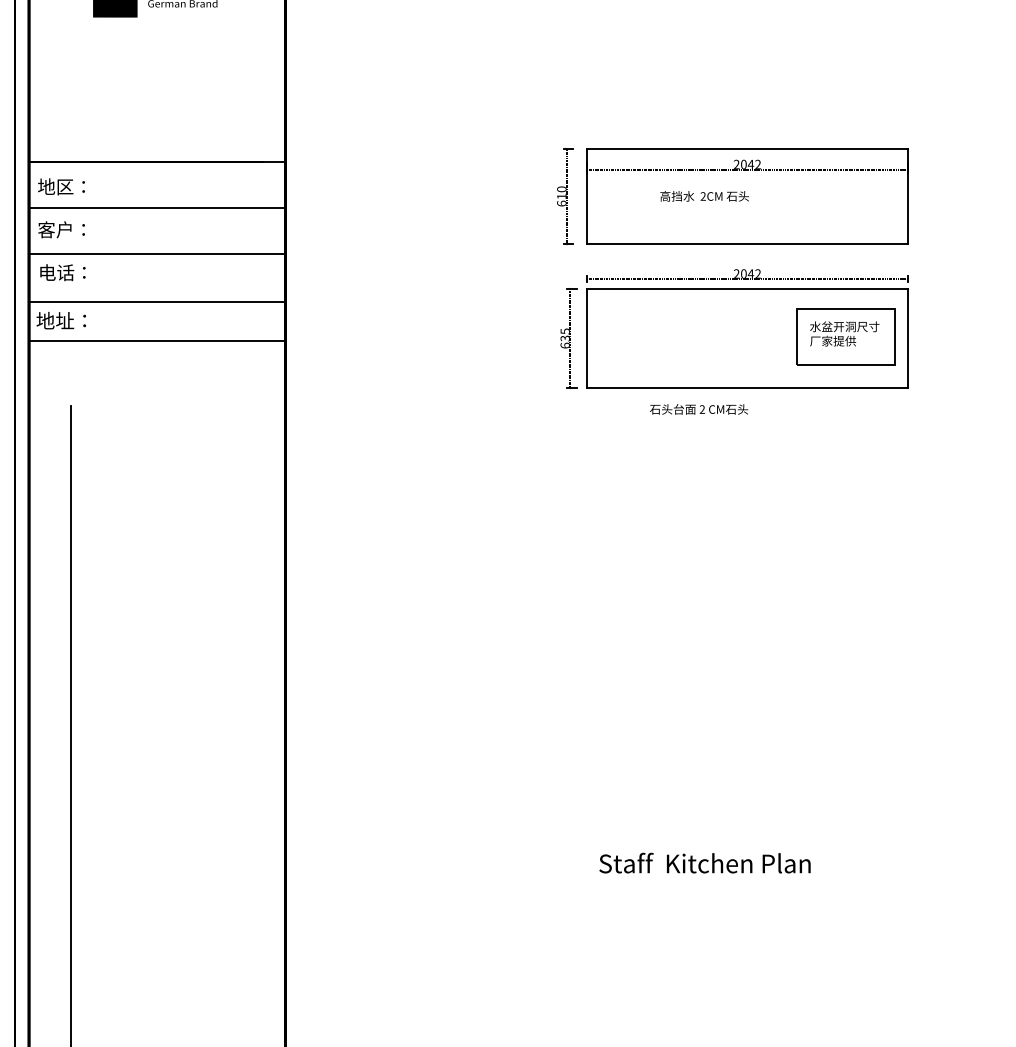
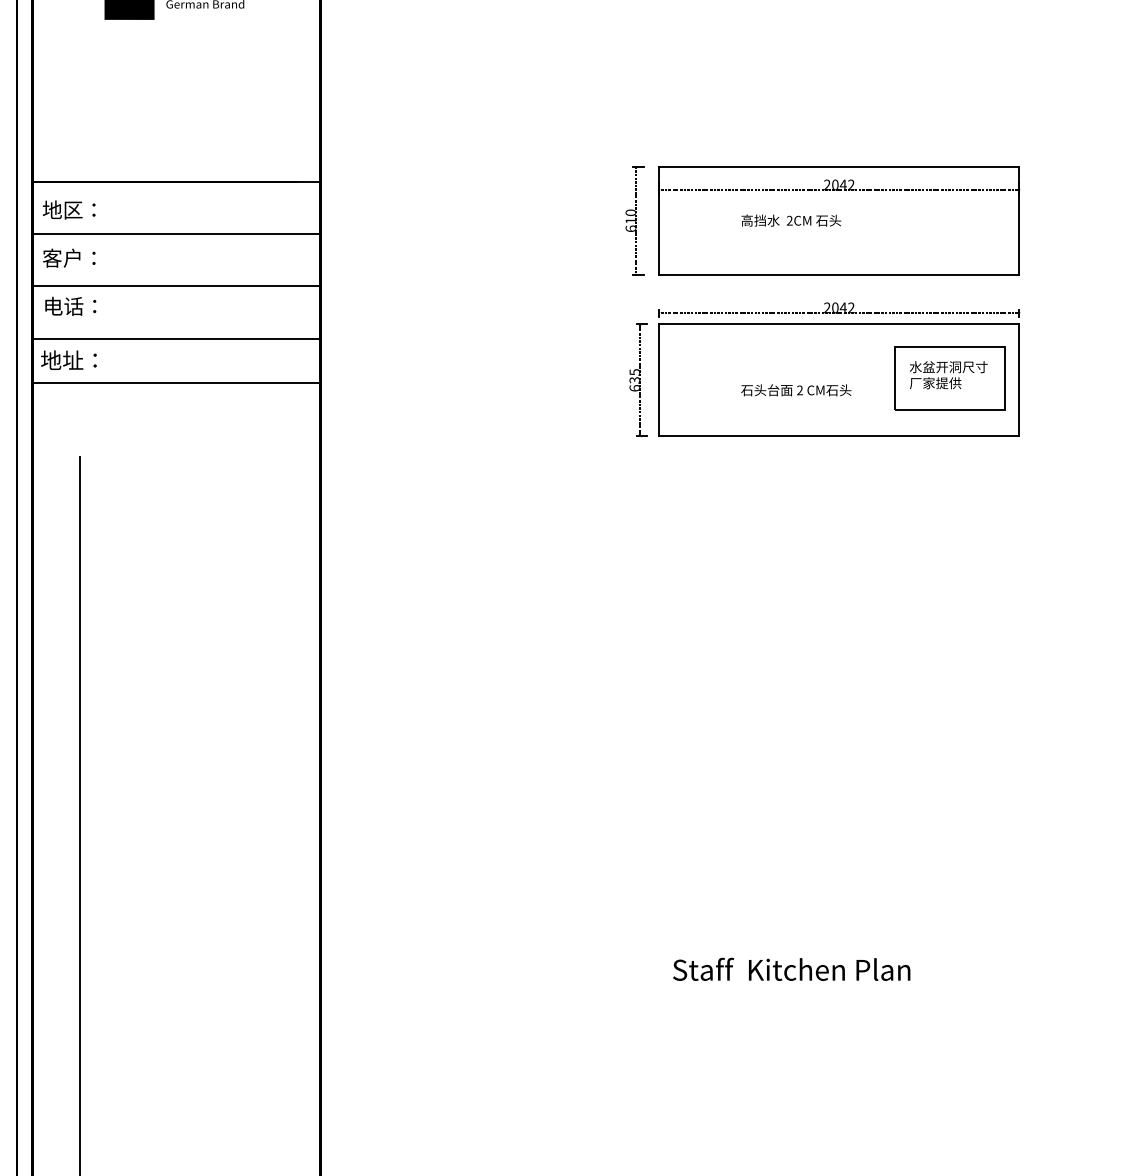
text: (699, 409) -> (796, 390), moved

